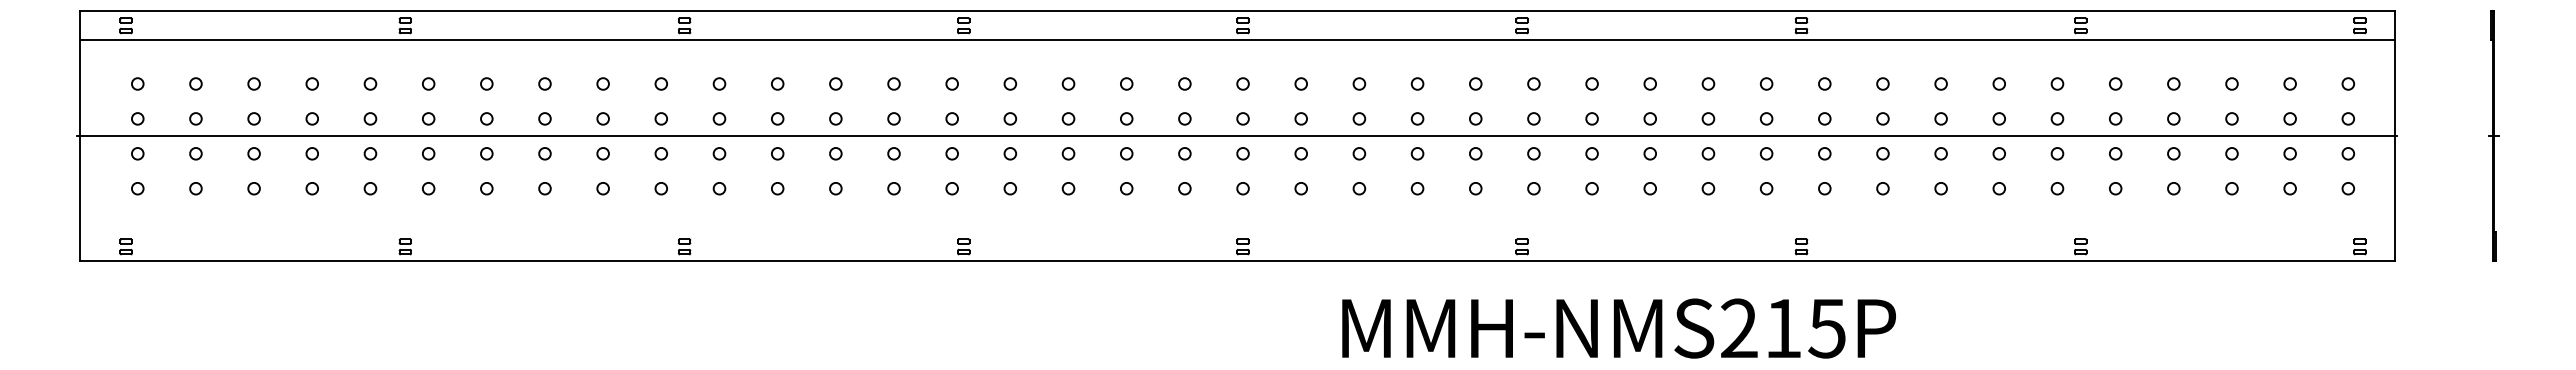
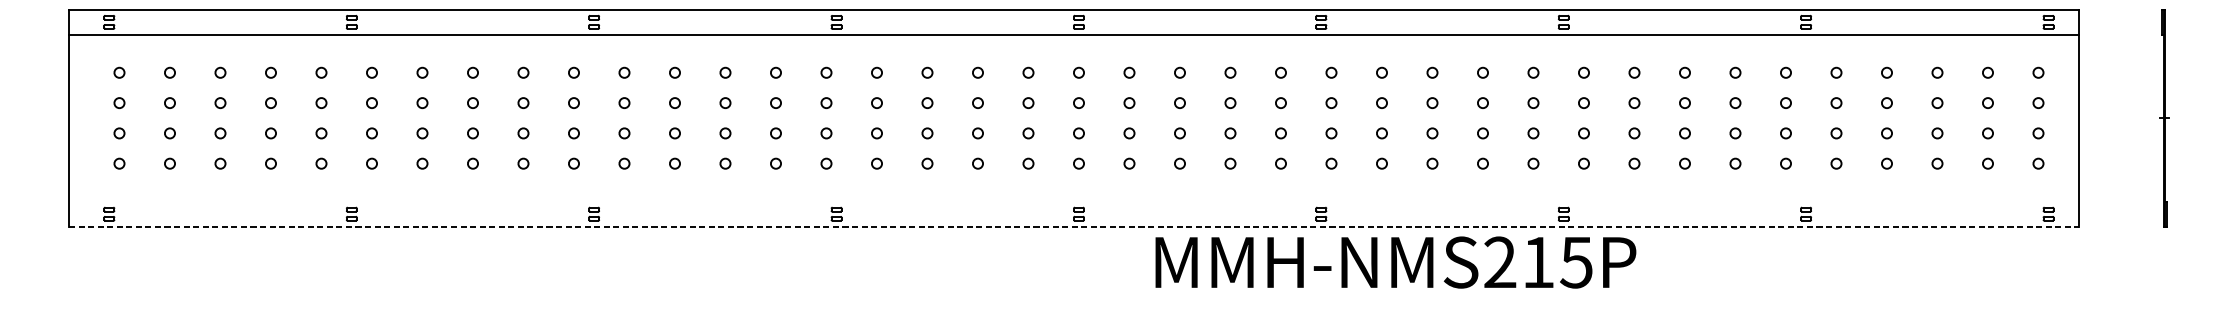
line: (1237, 136) -> (1074, 118), removed
line: (1237, 261) -> (1074, 226), solid -> dashed
text: (1618, 328) -> (1395, 262), moved

